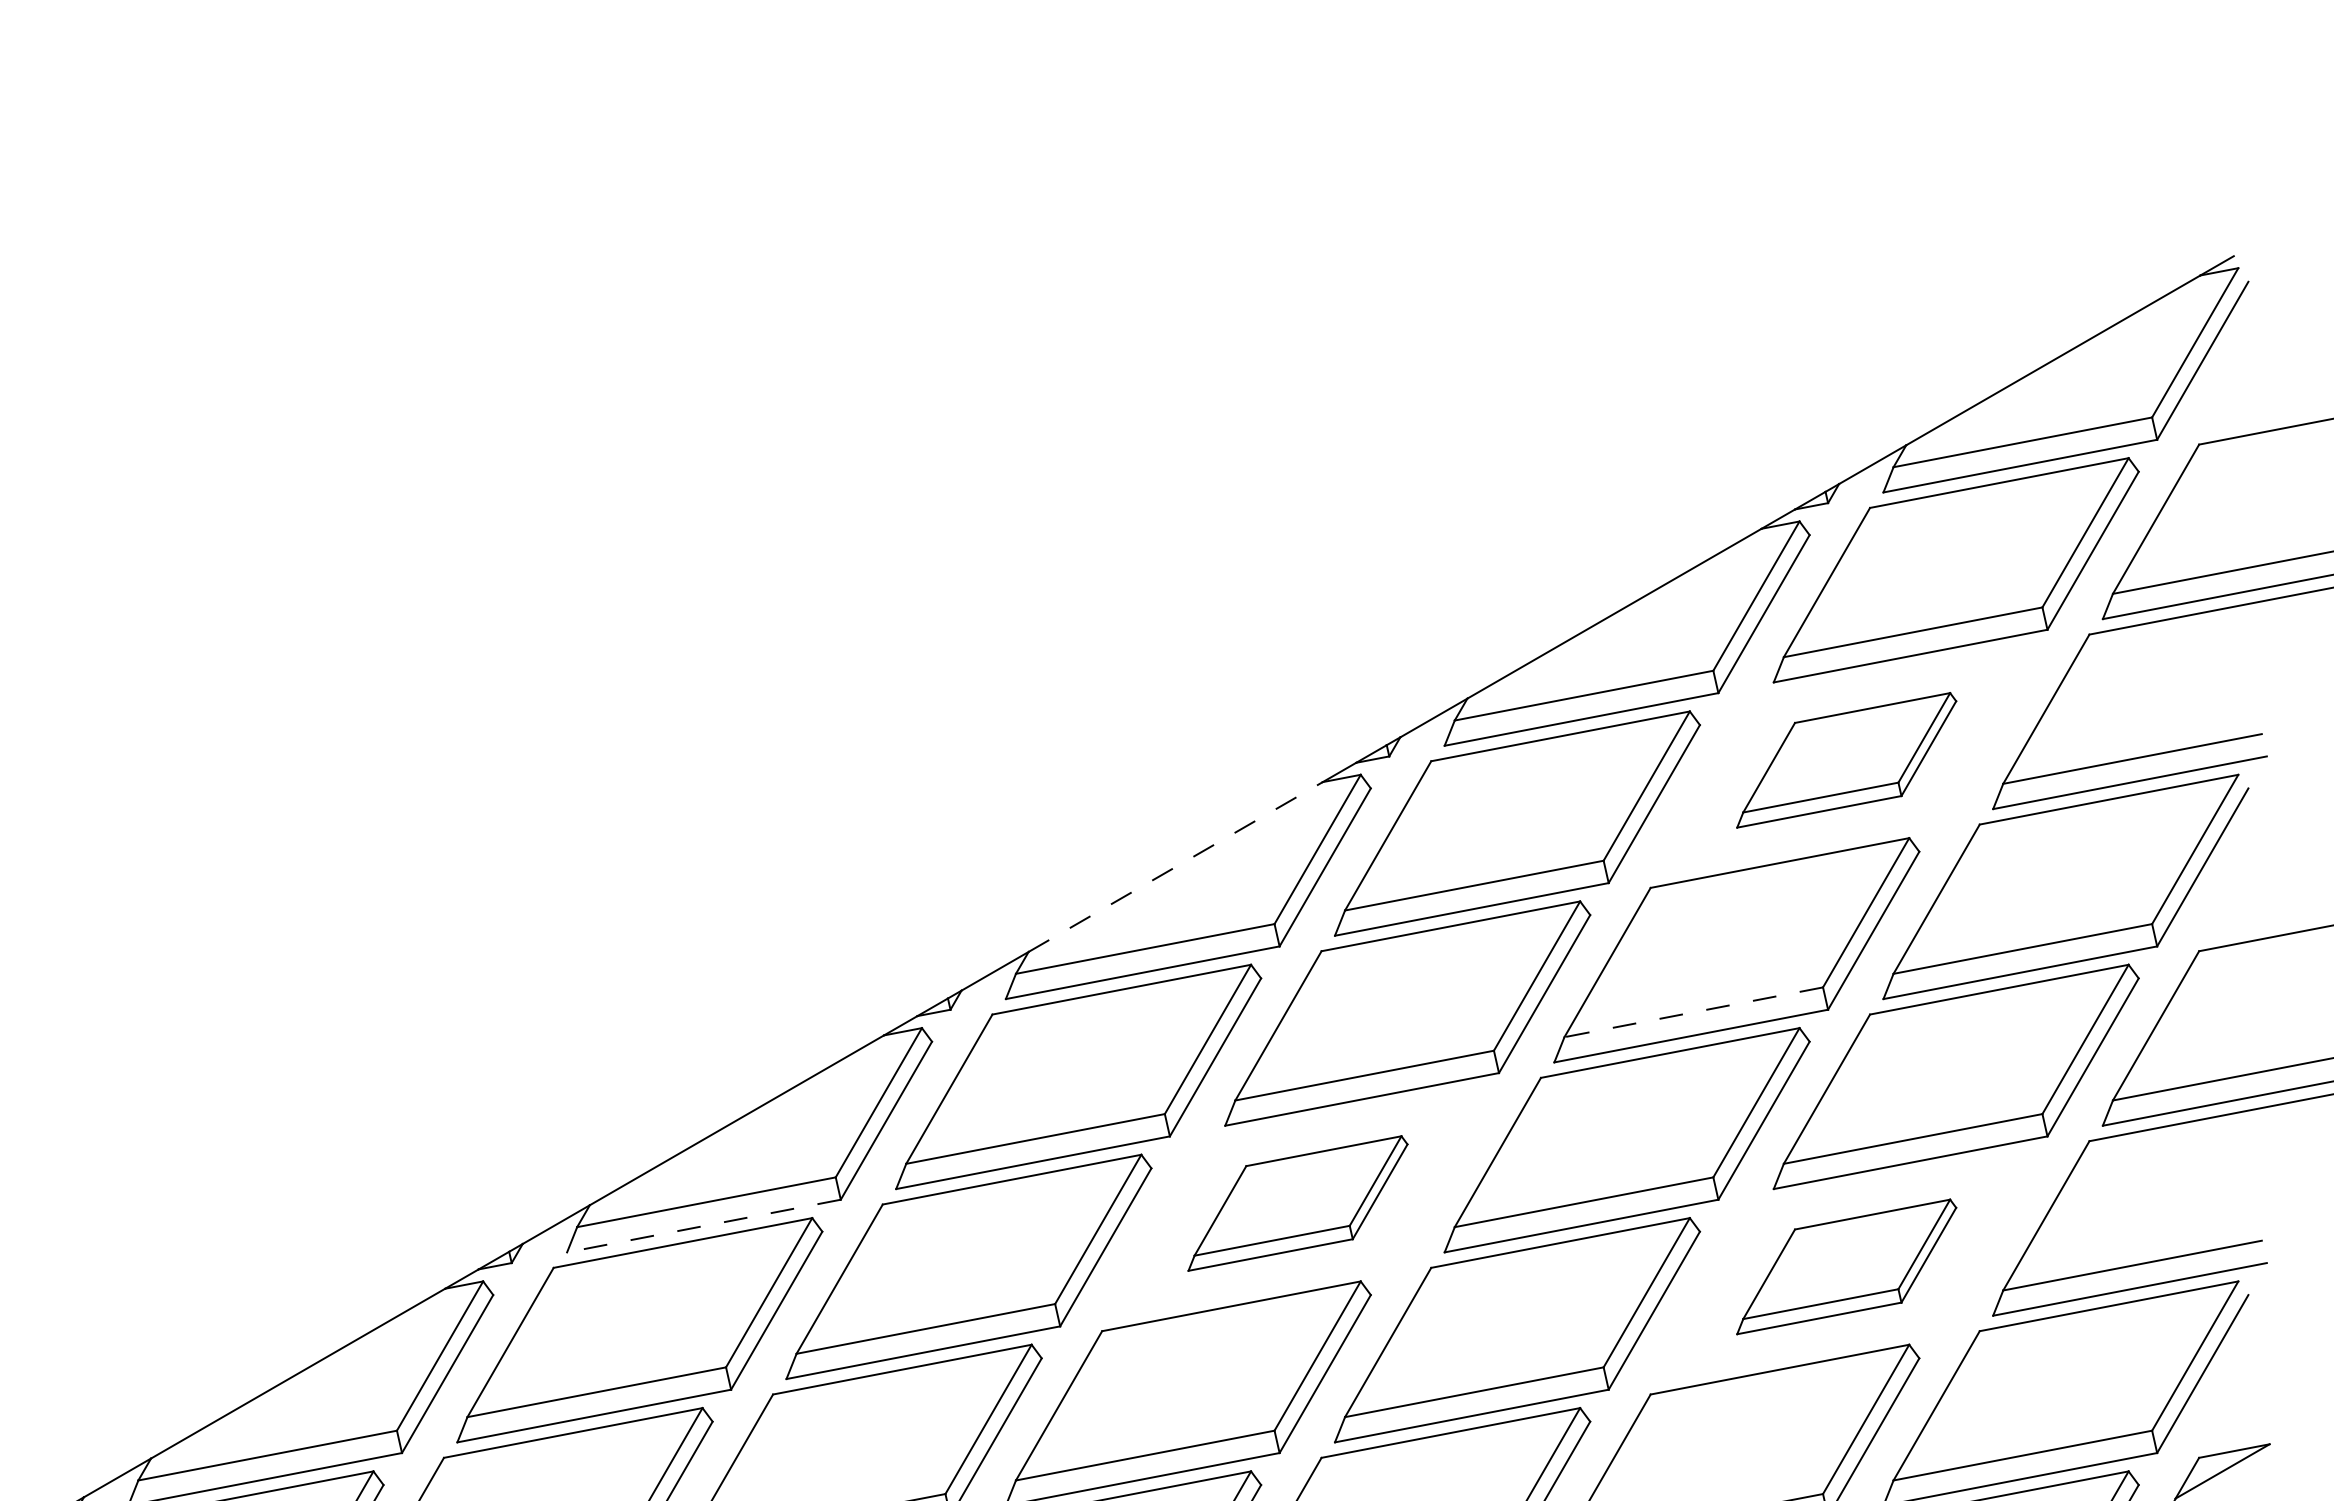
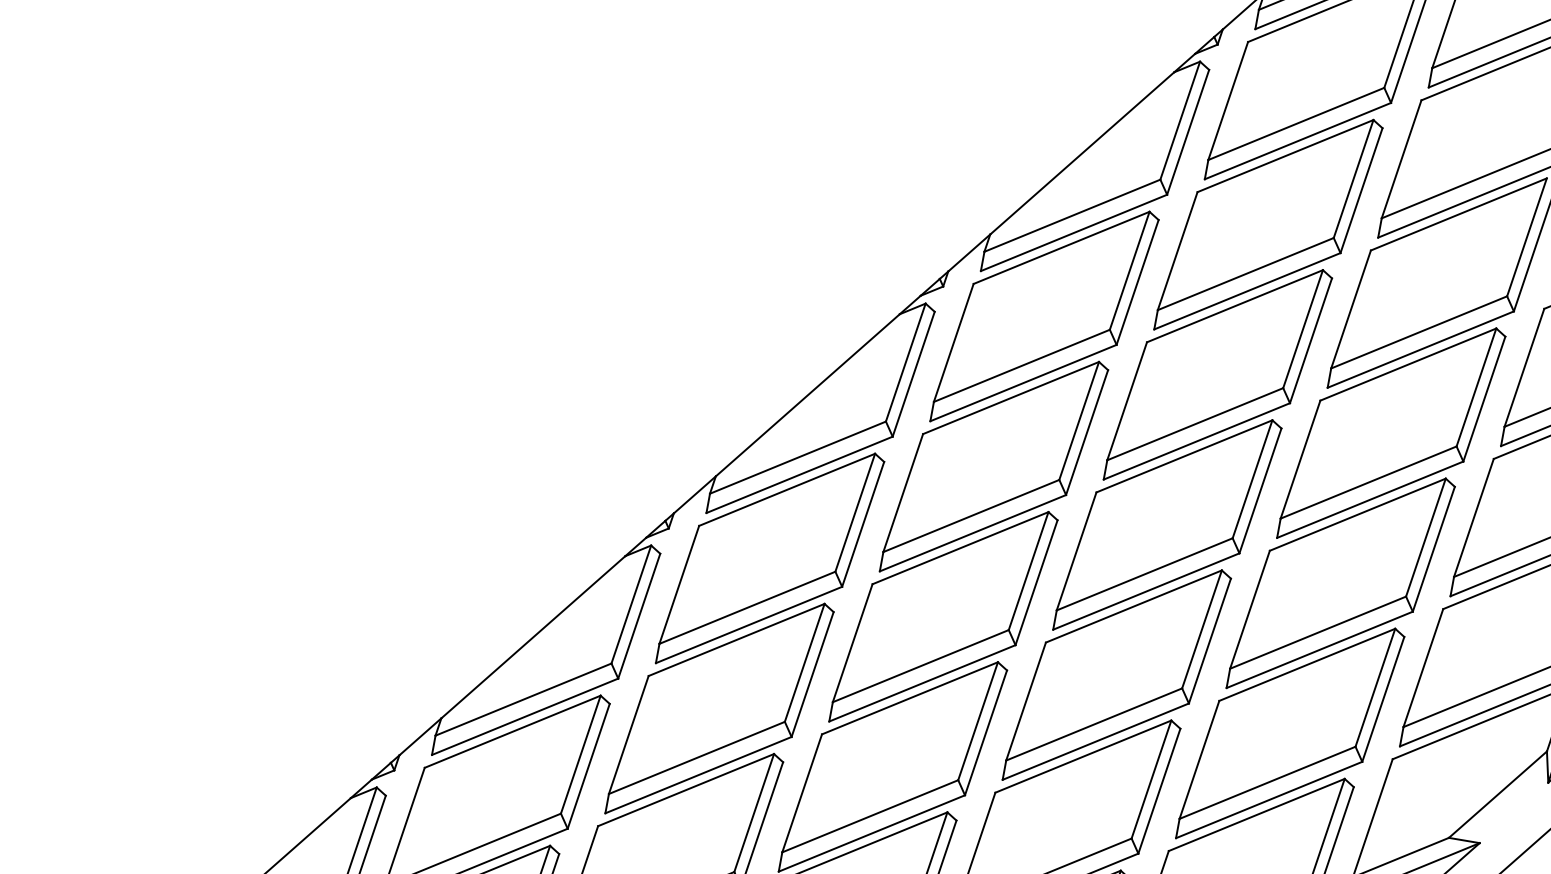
part: (1846, 760) -> (1267, 224), size x1.67
line: (1175, 867) -> (807, 395), dashed -> solid
line: (1693, 1012) -> (1195, 424), dashed -> solid
part: (1297, 1203) -> (942, 616), size x1.67
line: (703, 1226) -> (524, 717), dashed -> solid
part: (1846, 1266) -> (1339, 582), size x1.67

